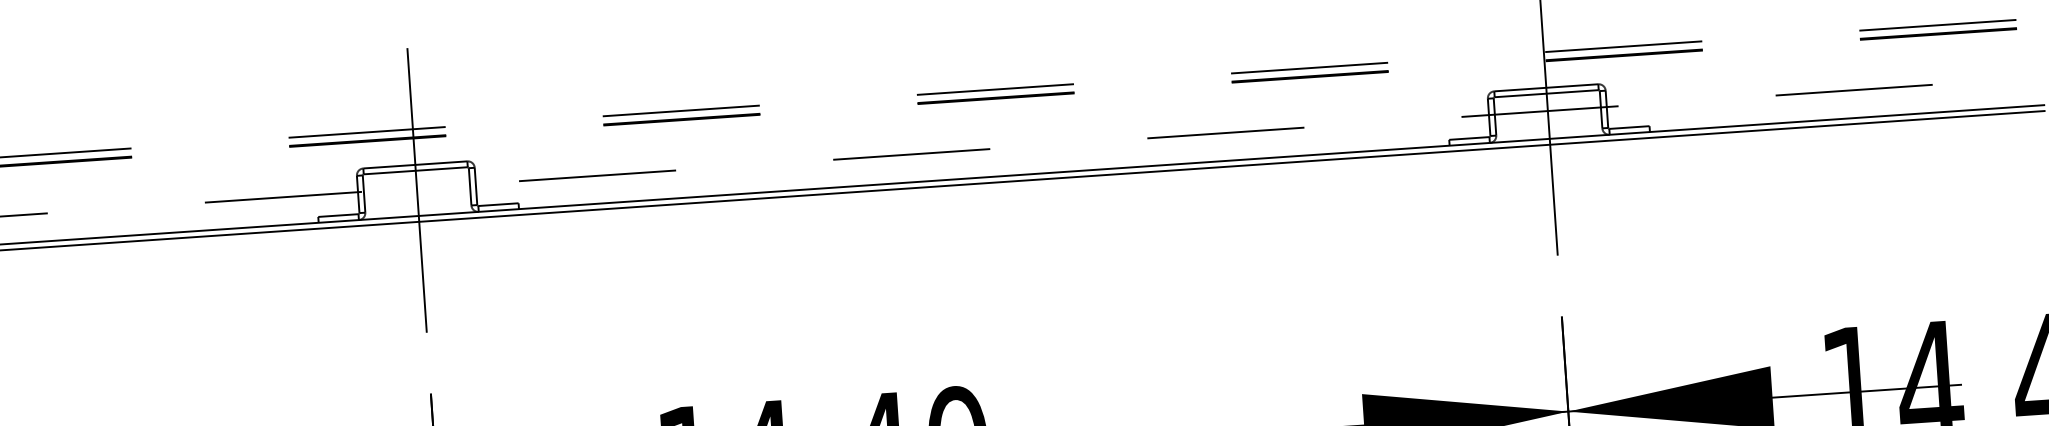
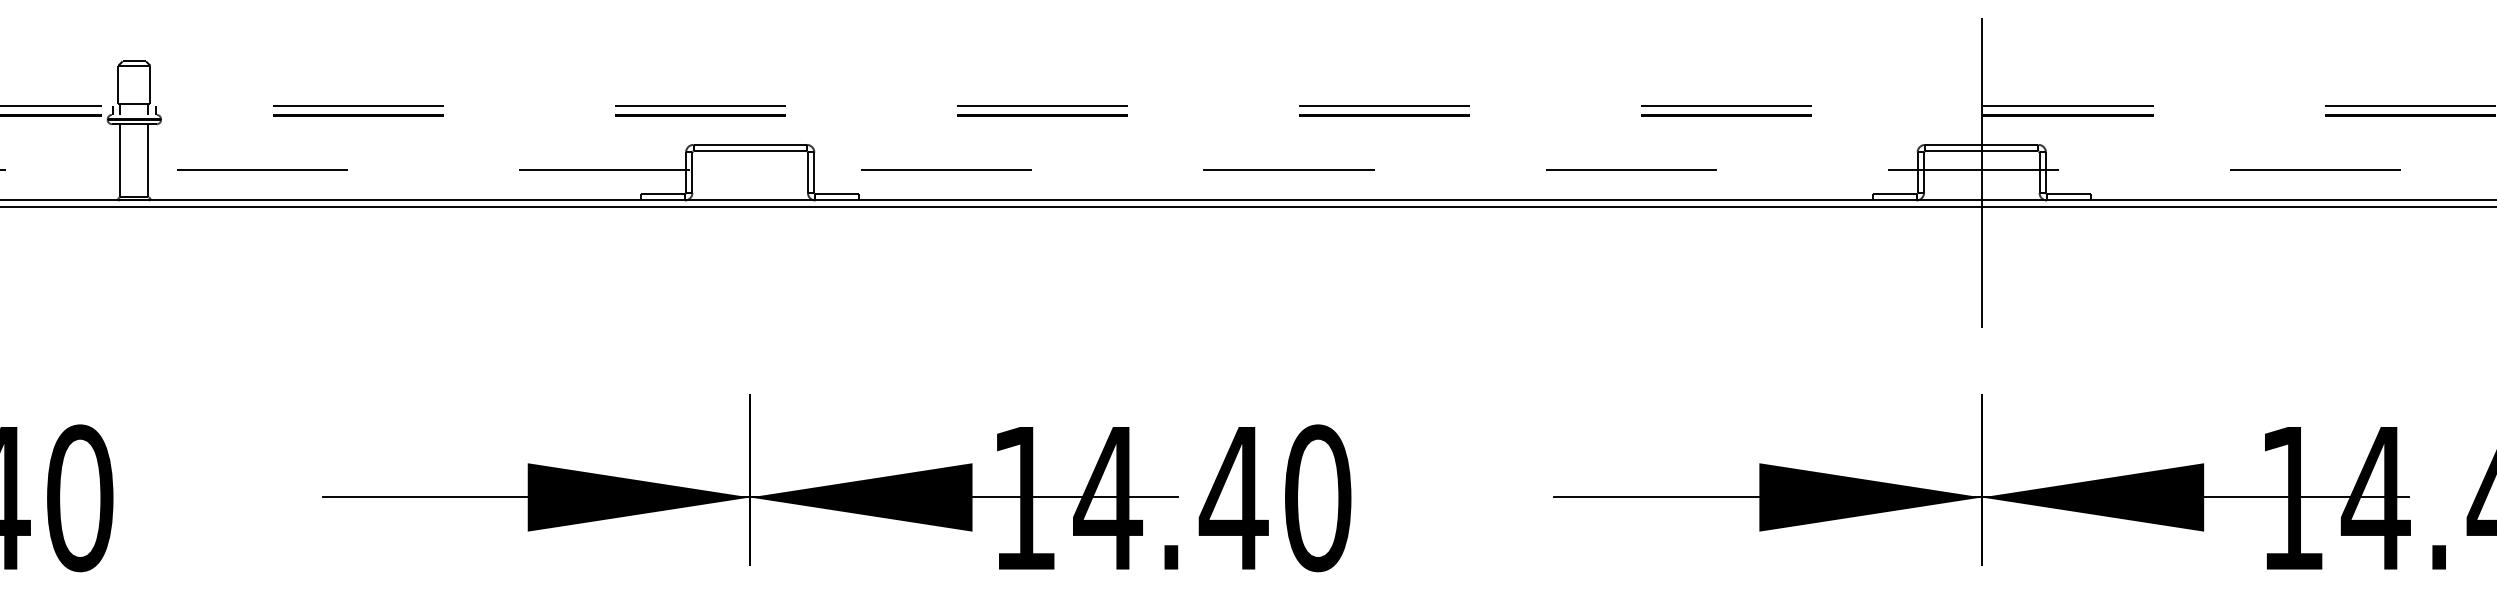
line: (417, 190) -> (750, 172), removed

